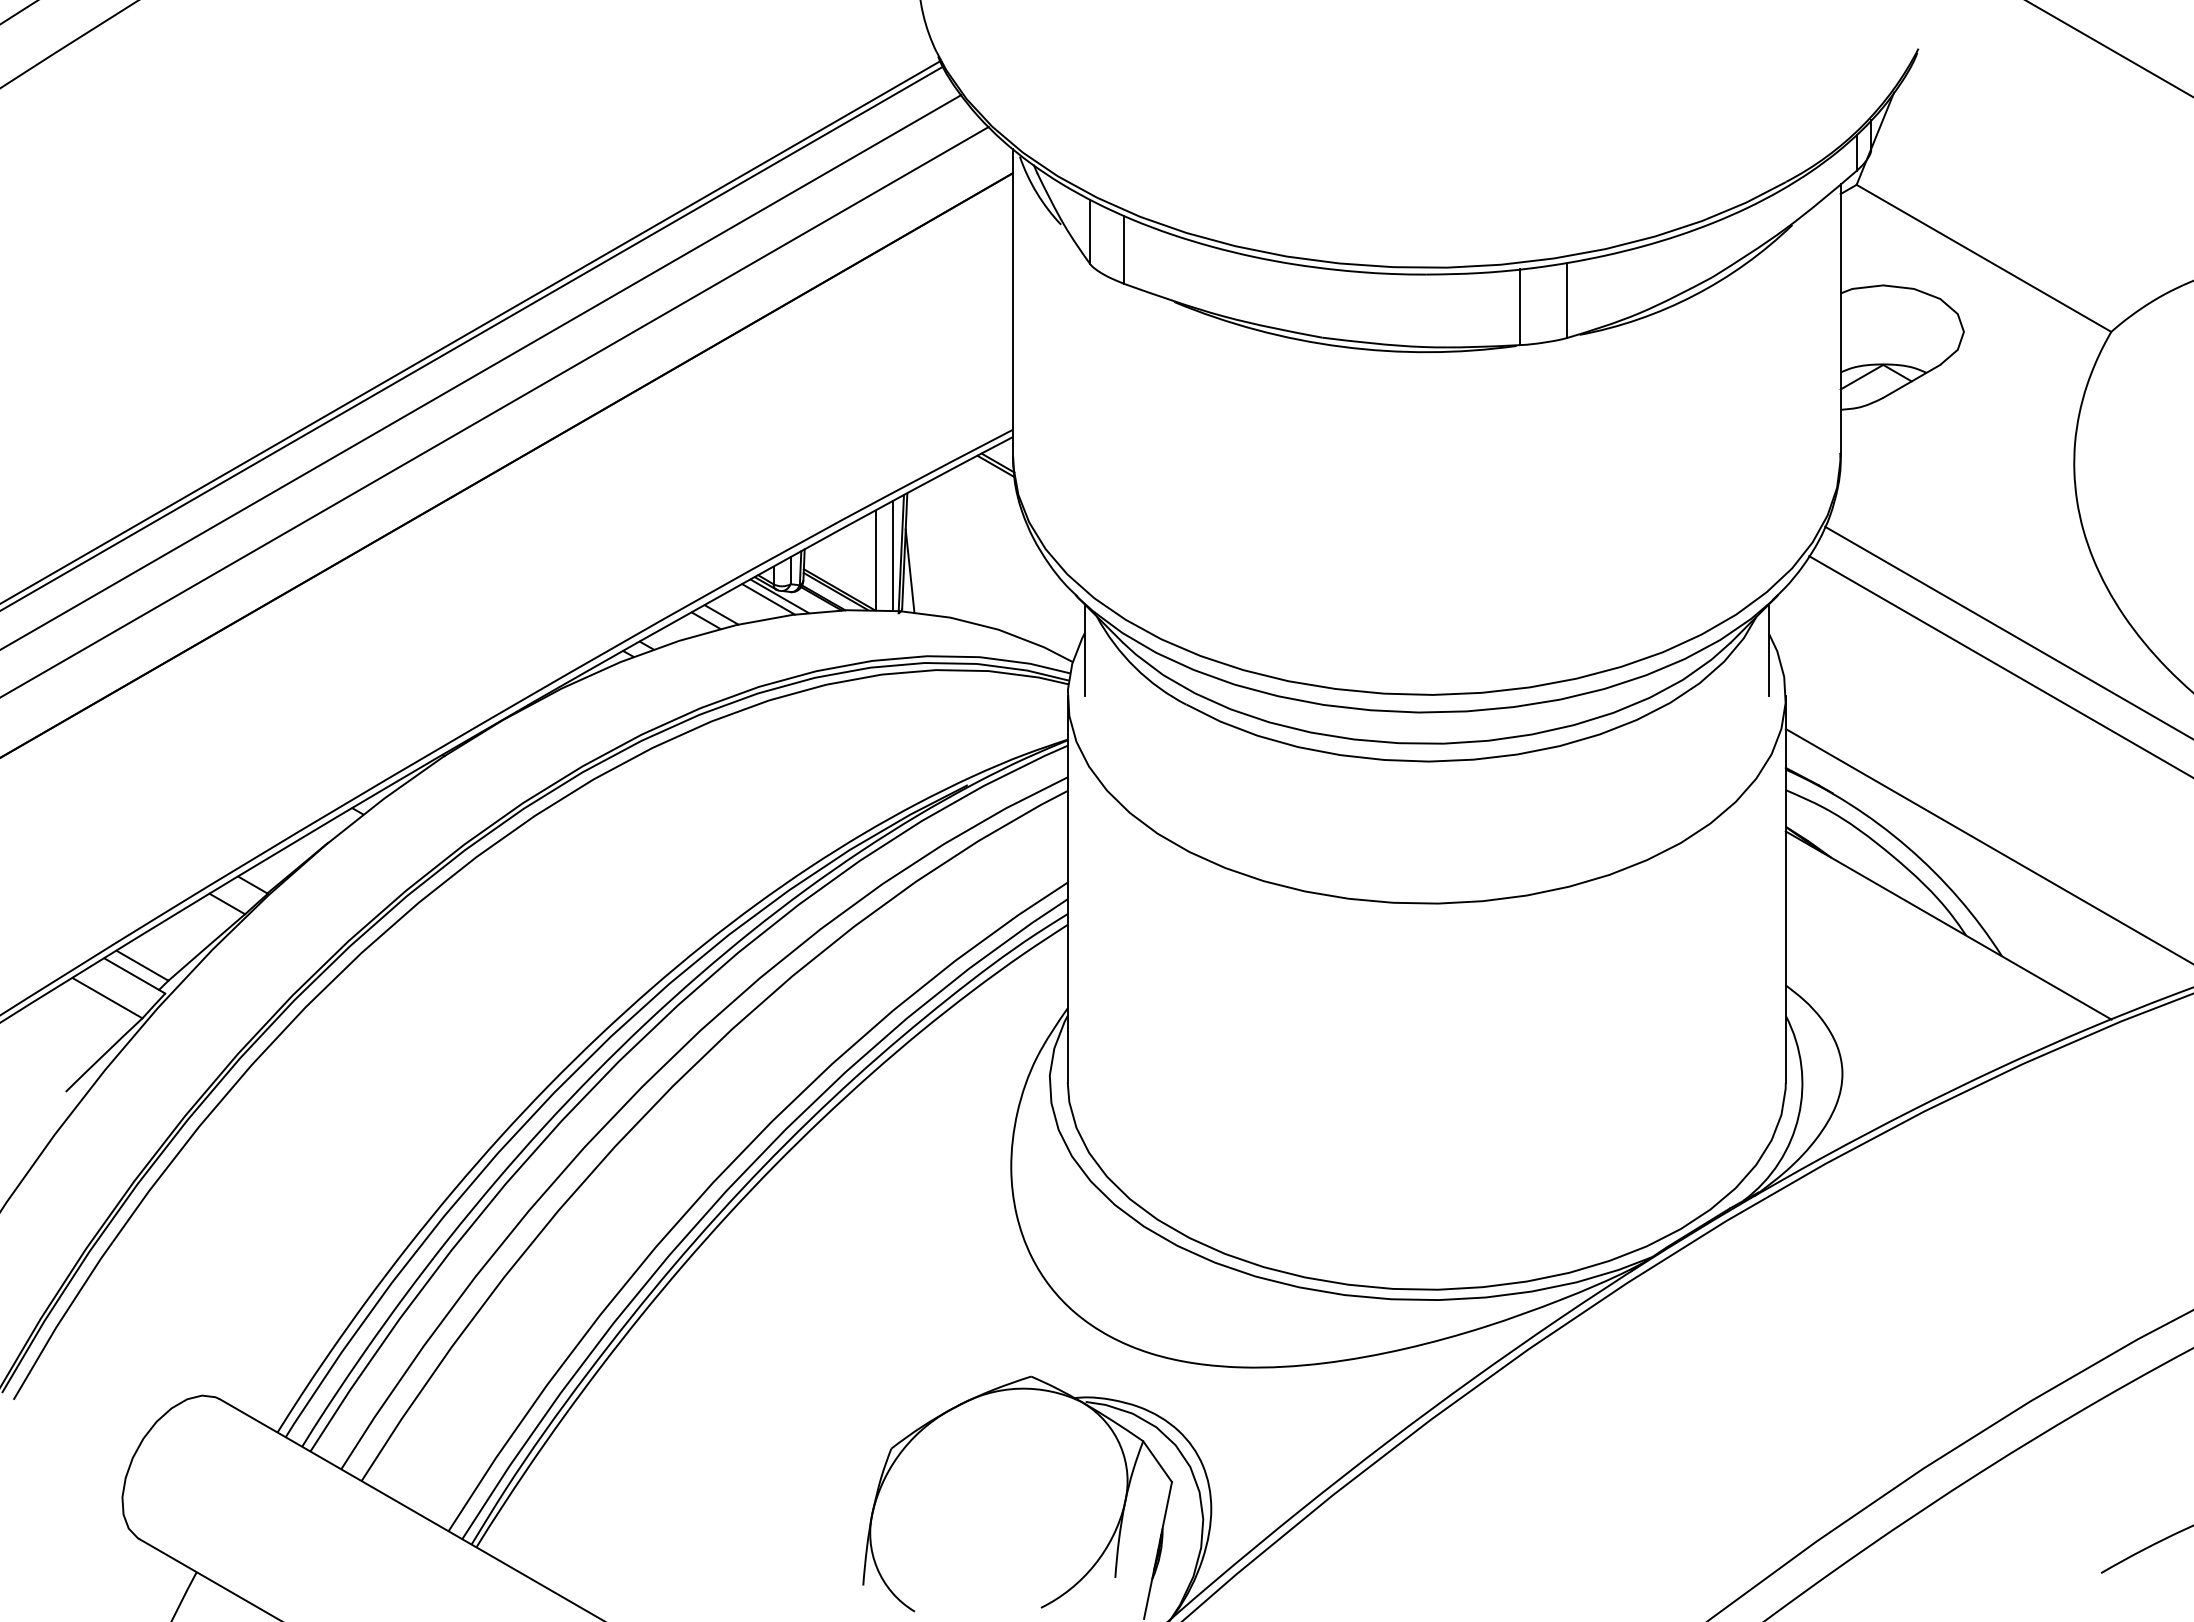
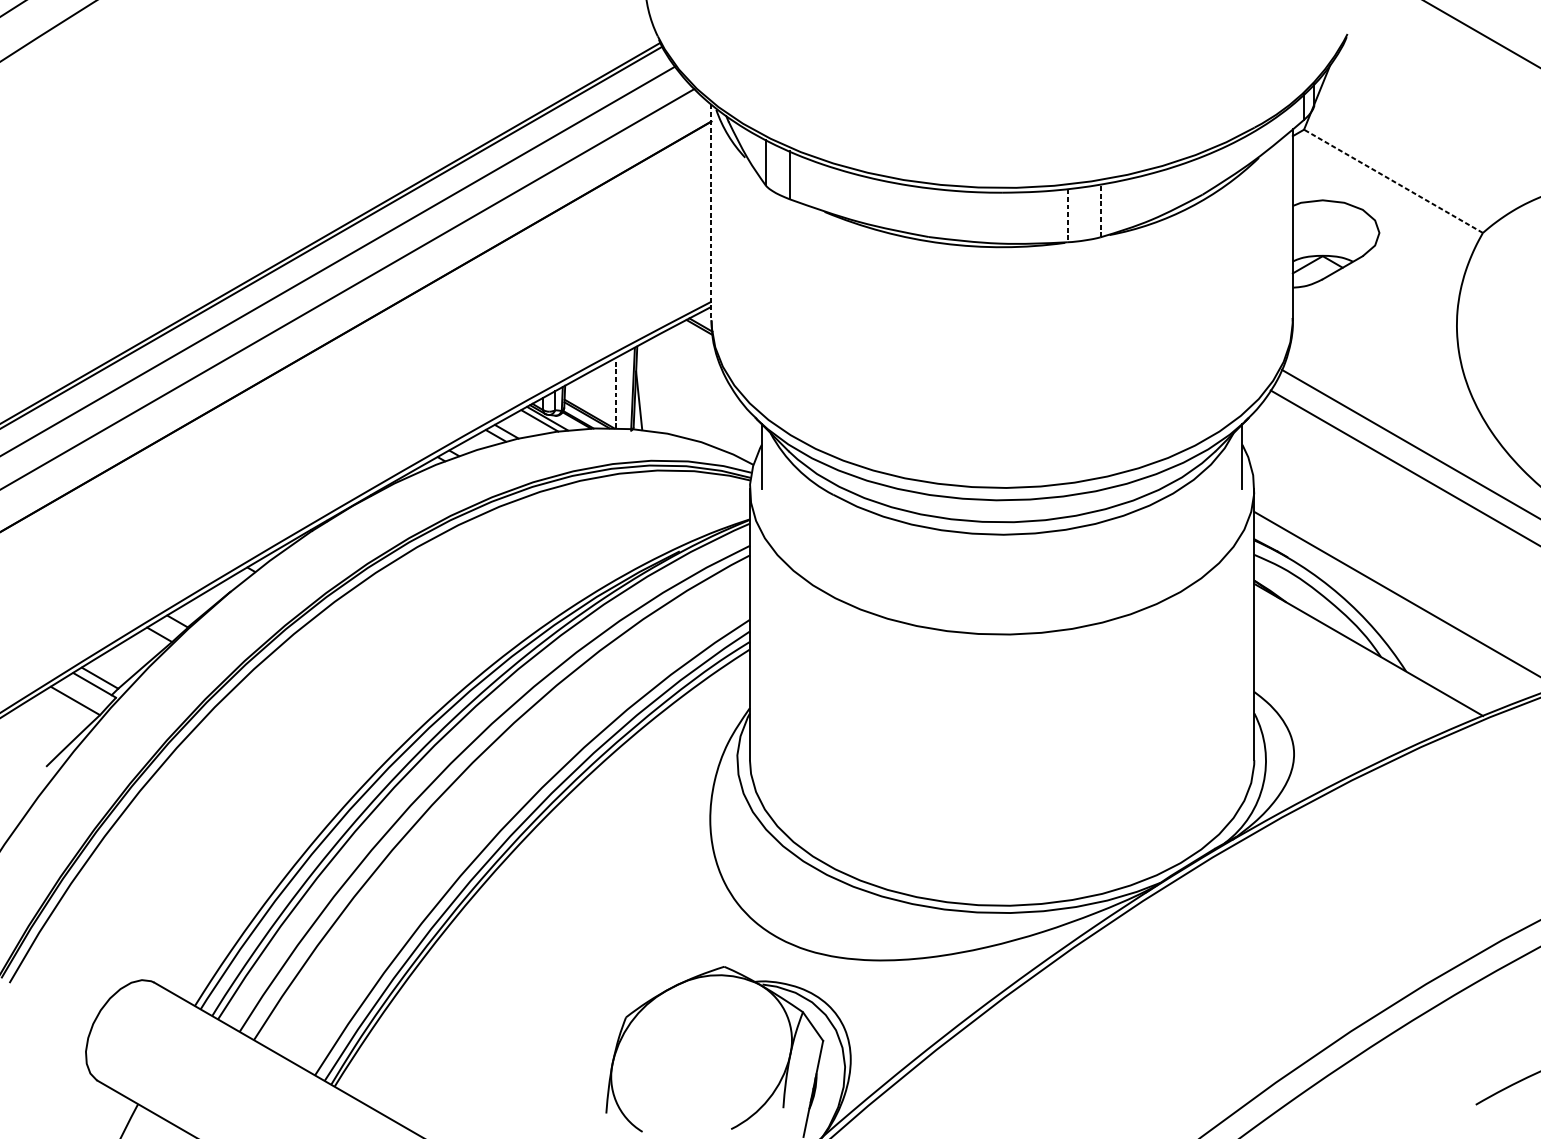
line: (1983, 258) -> (1393, 181), solid -> dashed
line: (1567, 300) -> (1100, 210), solid -> dashed
line: (1012, 302) -> (711, 212), solid -> dashed
line: (1520, 307) -> (1067, 215), solid -> dashed
line: (893, 555) -> (627, 390), removed
line: (876, 560) -> (615, 393), solid -> dashed

